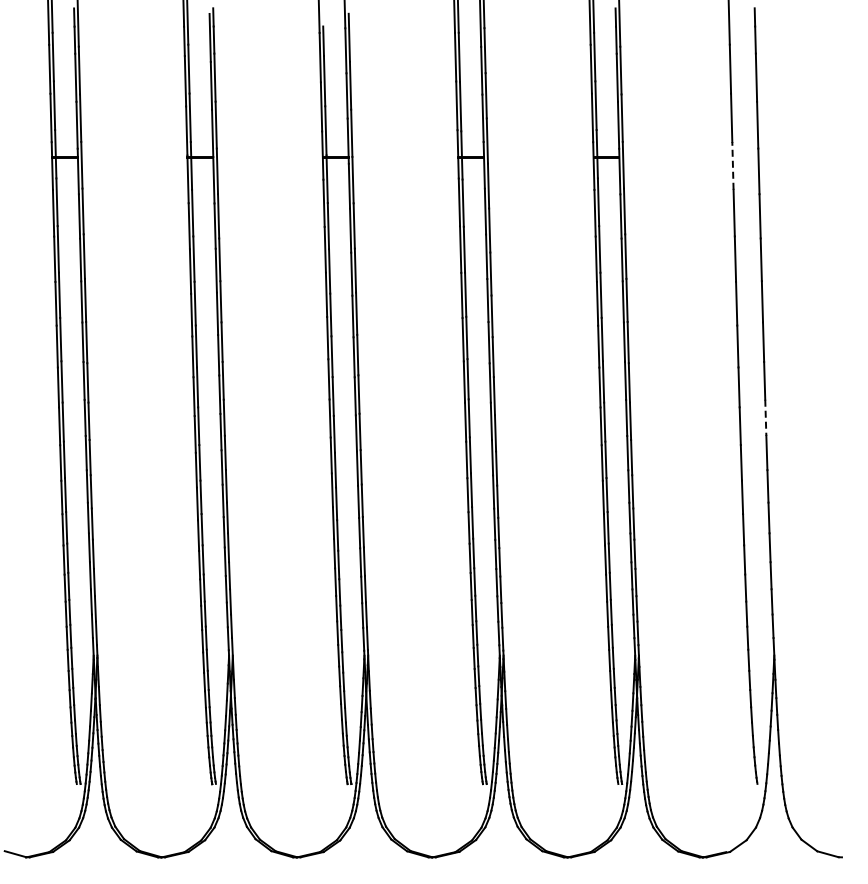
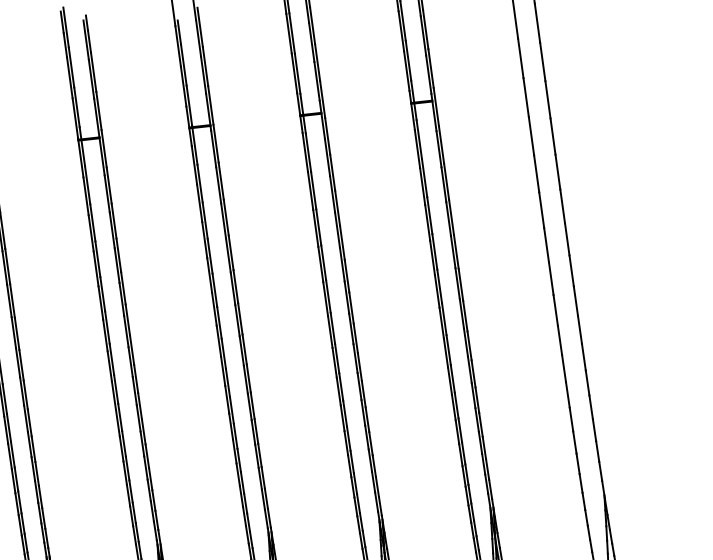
line: (732, 165) -> (525, 97), dashed -> solid
line: (765, 418) -> (575, 301), dashed -> solid

